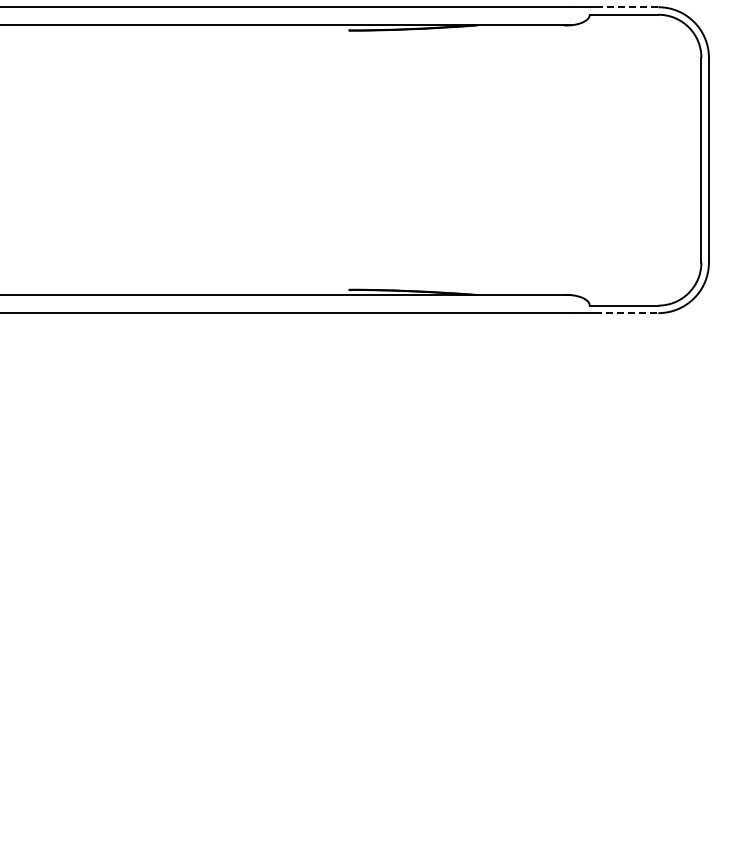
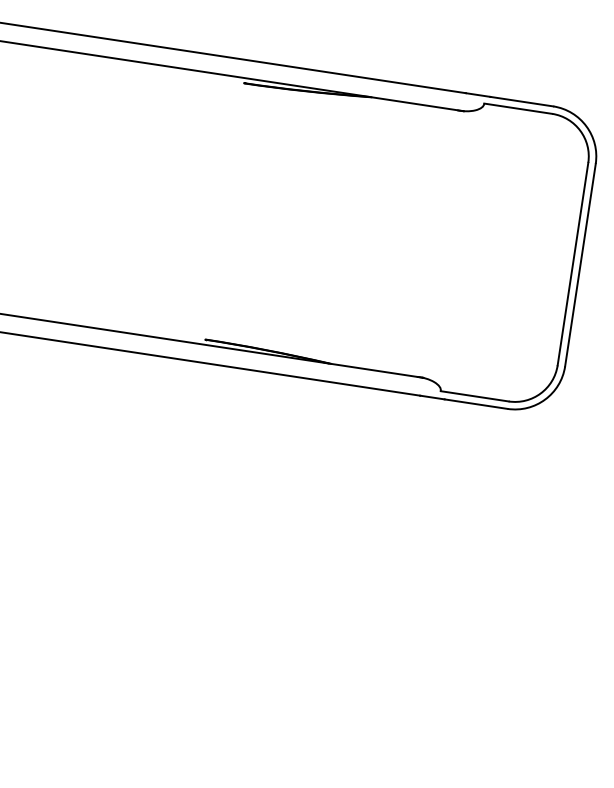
line: (626, 7) -> (521, 101), dashed -> solid
line: (626, 313) -> (475, 404), dashed -> solid

